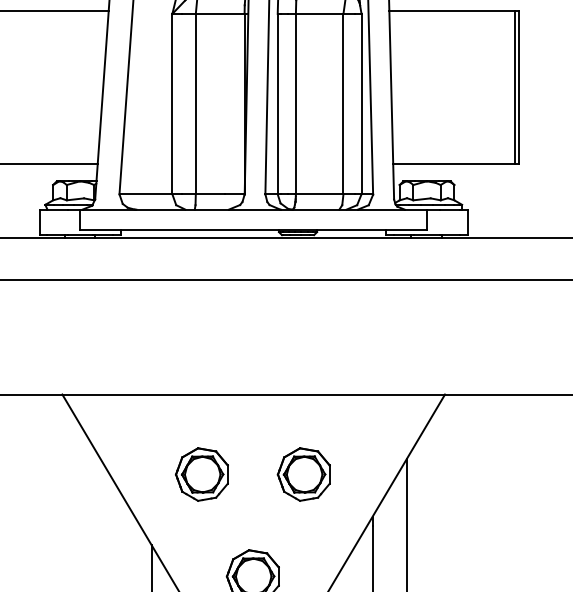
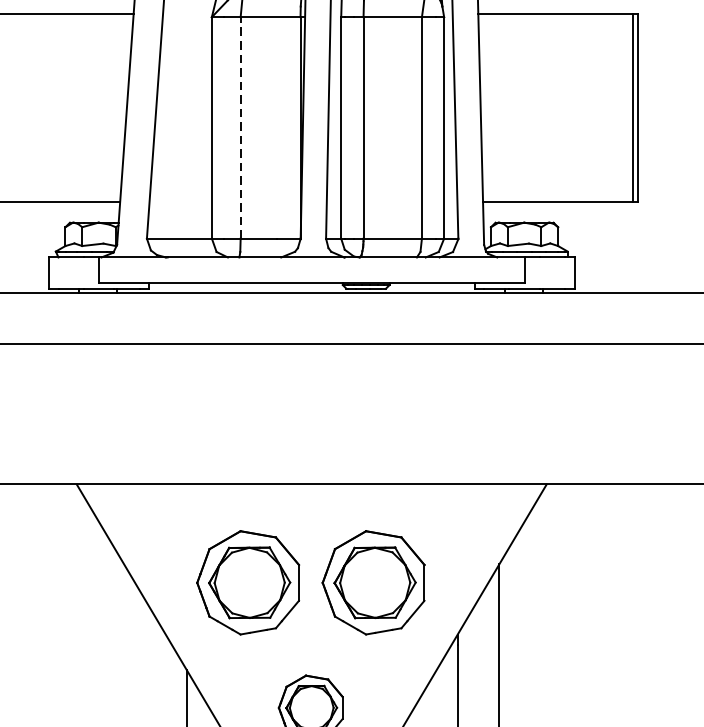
line: (195, 103) -> (240, 127), solid -> dashed
part: (201, 474) -> (247, 582), size x1.6
part: (303, 474) -> (372, 582), size x1.6

